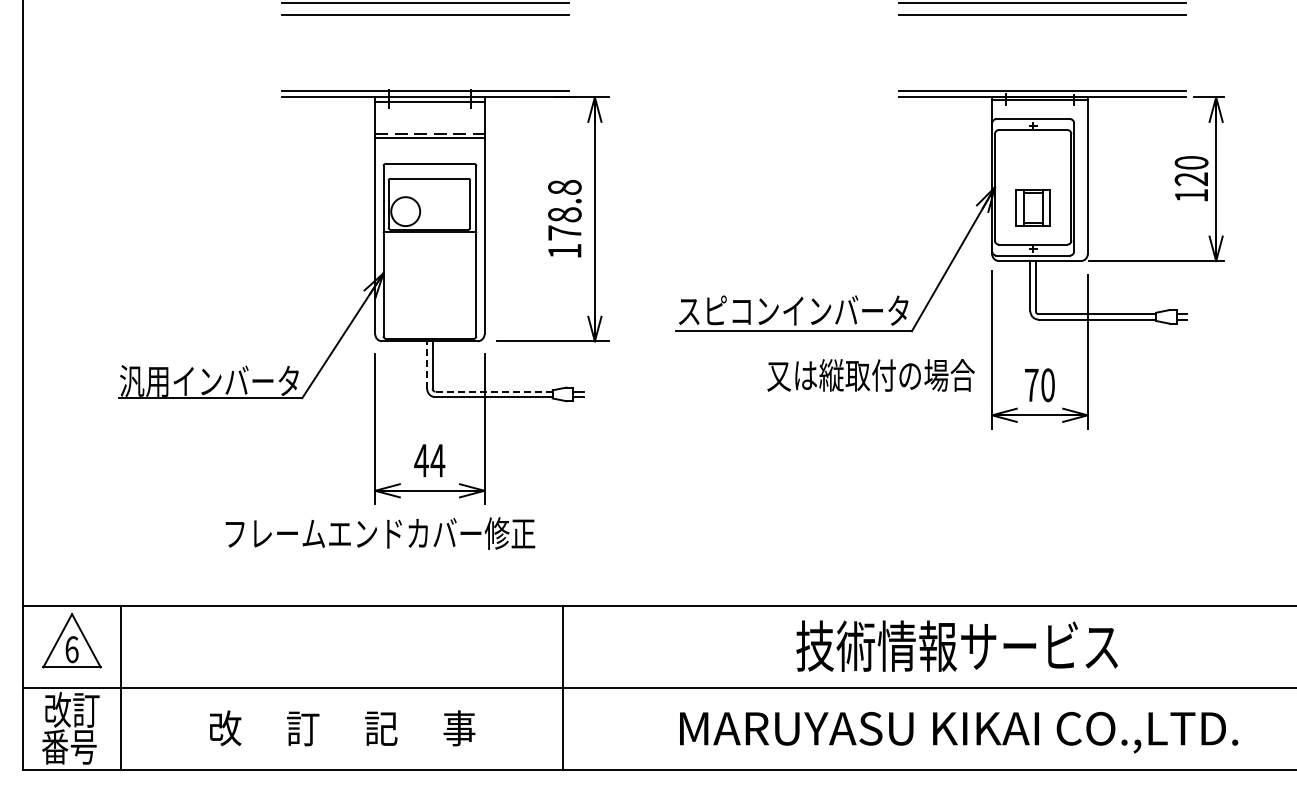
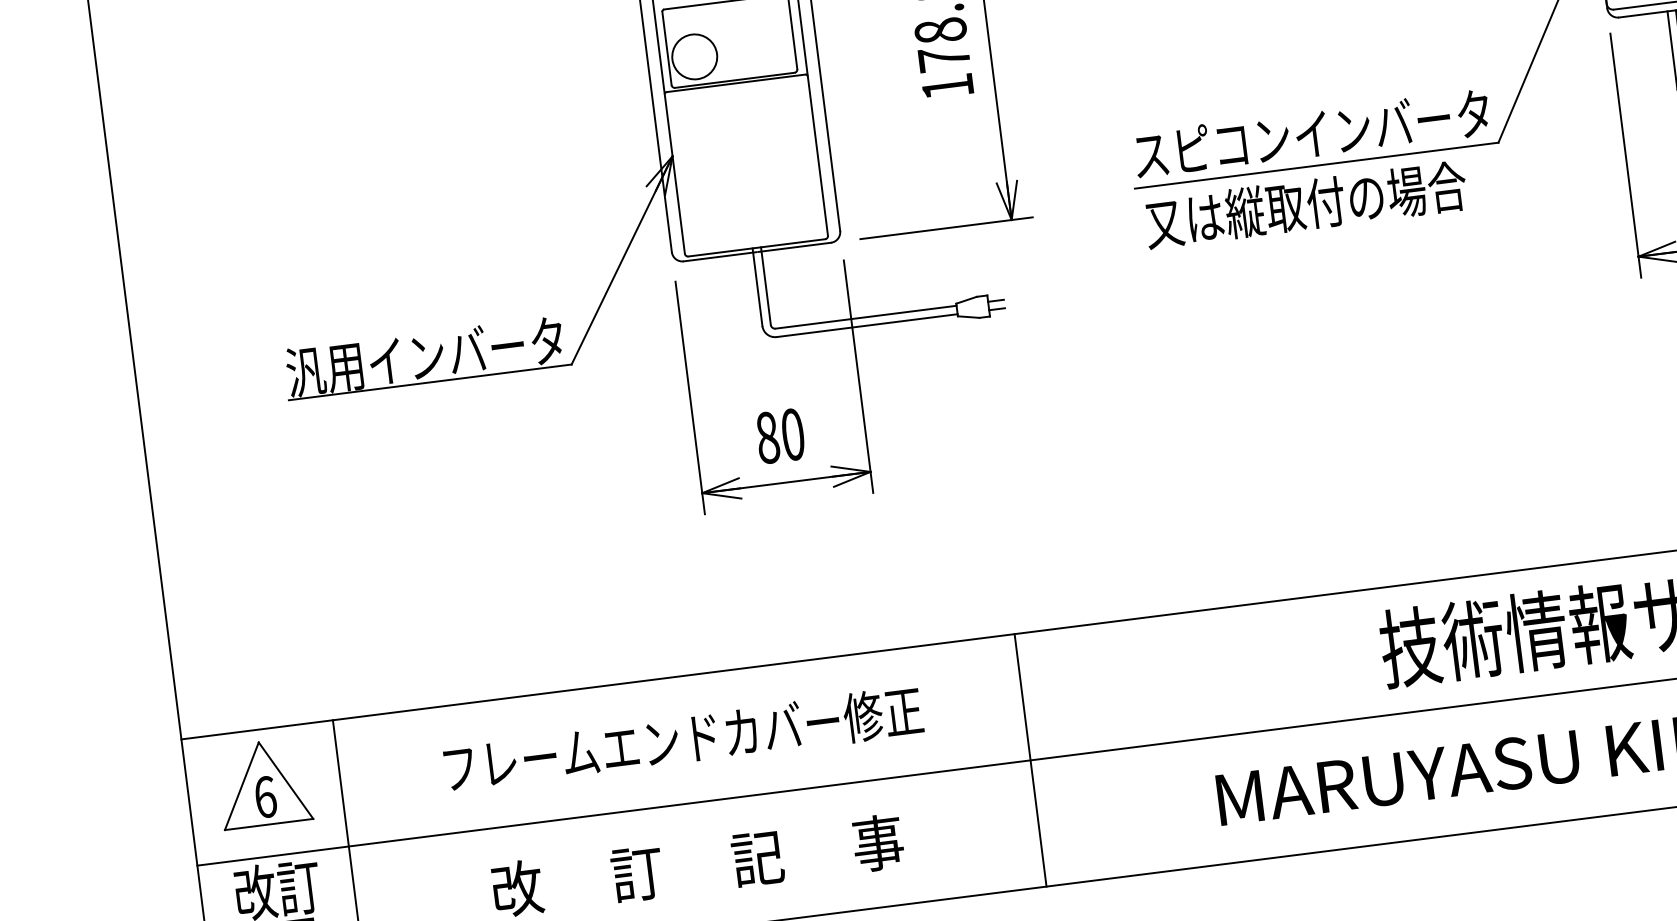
line: (427, 363) -> (757, 286), dashed -> solid
text: (870, 375) -> (1305, 205), moved
line: (494, 391) -> (866, 316), dashed -> solid
text: (429, 460) -> (779, 435), 44 -> 80
text: (380, 533) -> (683, 739), moved

